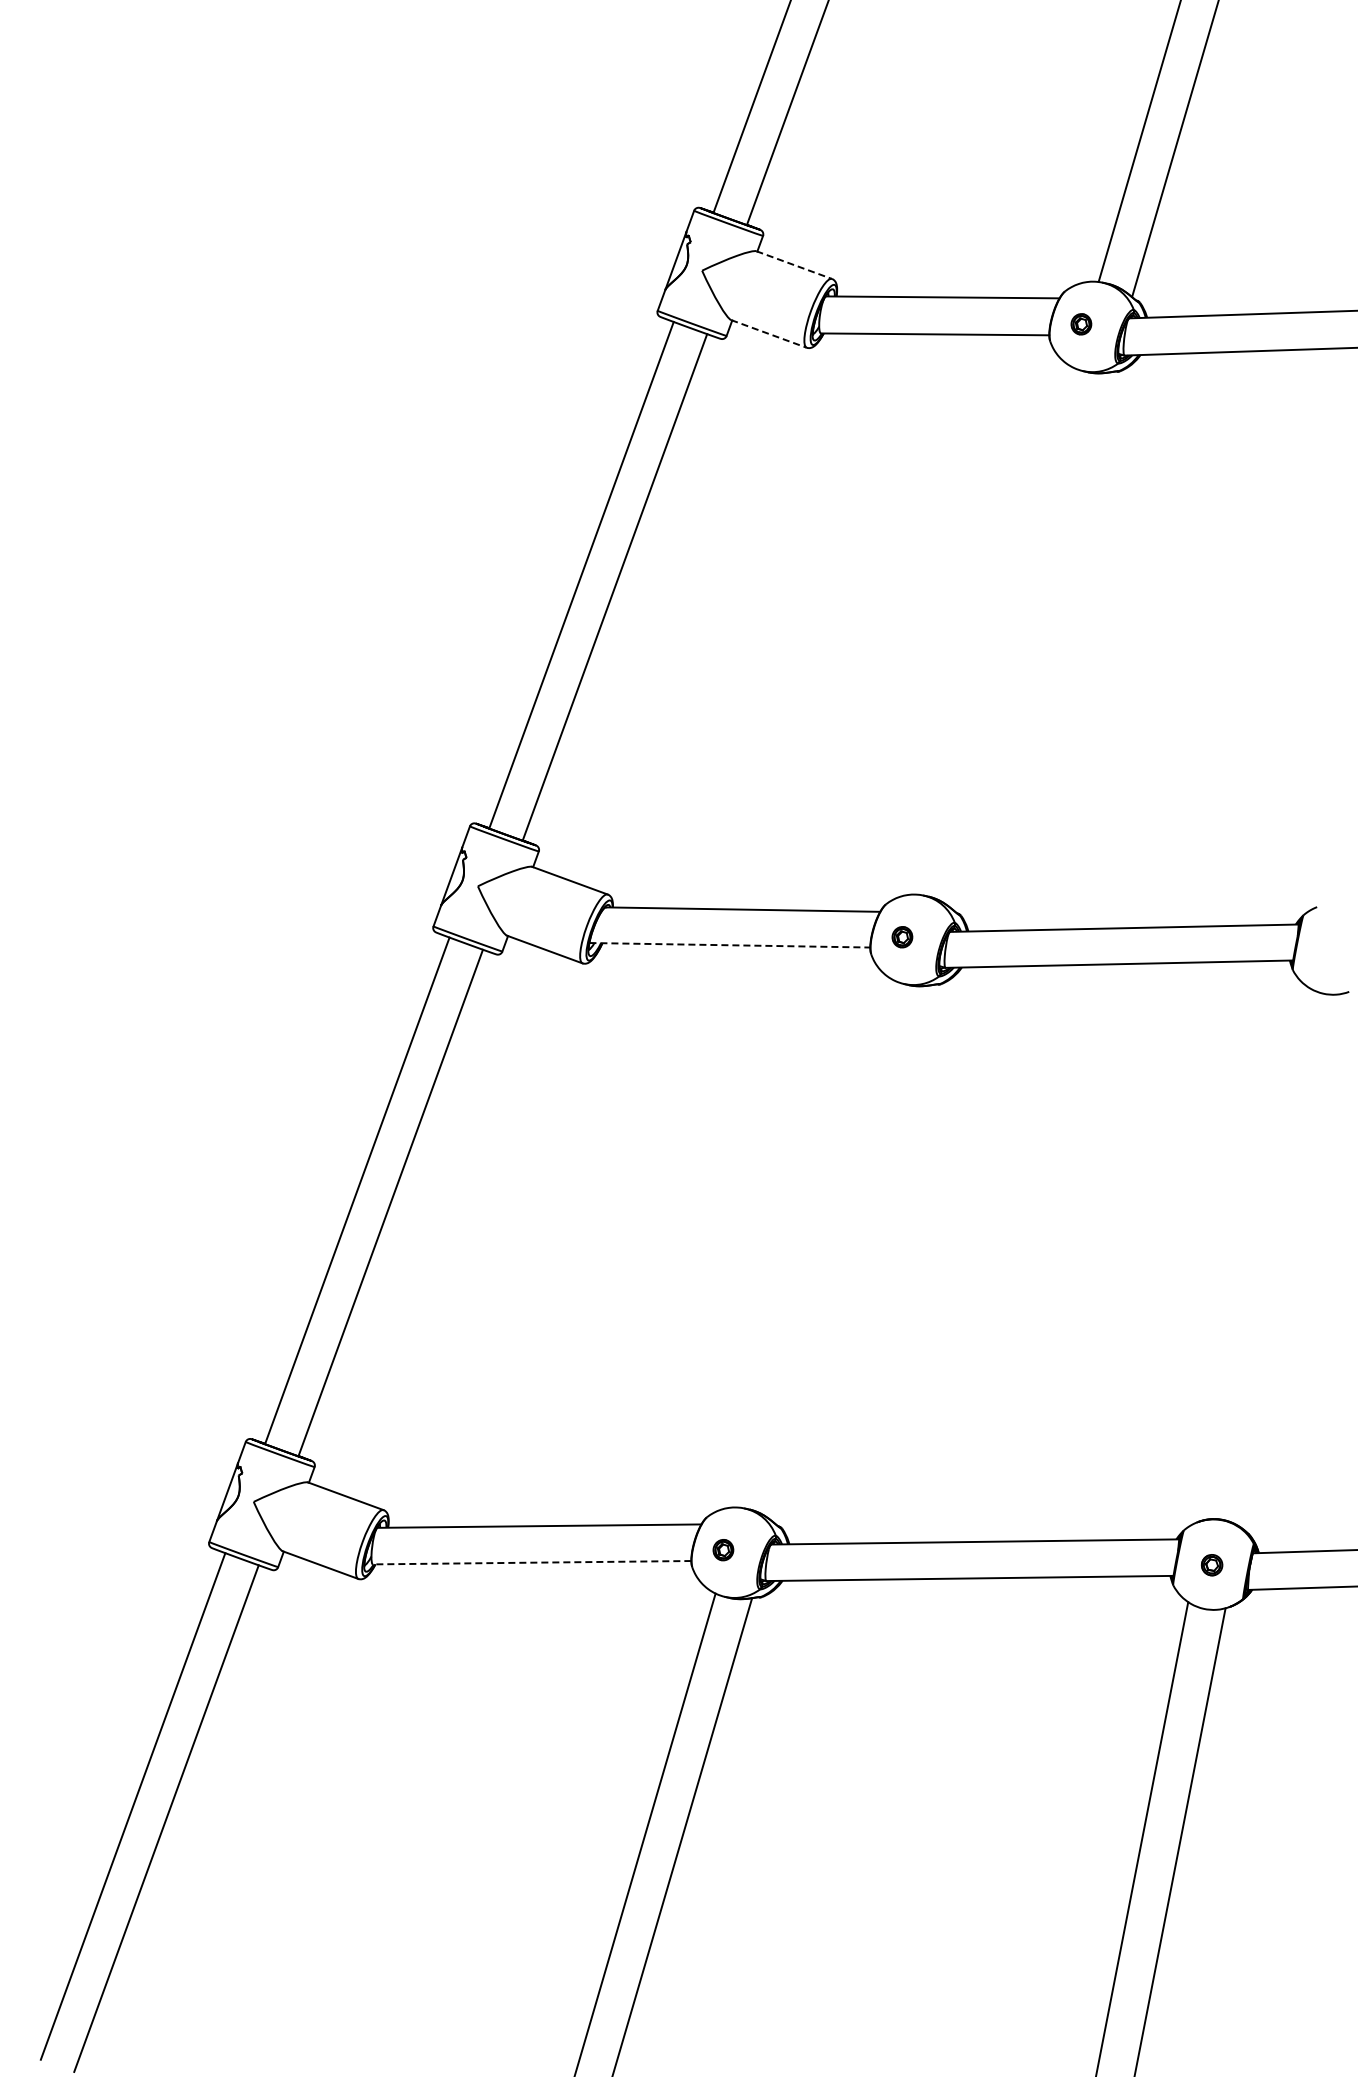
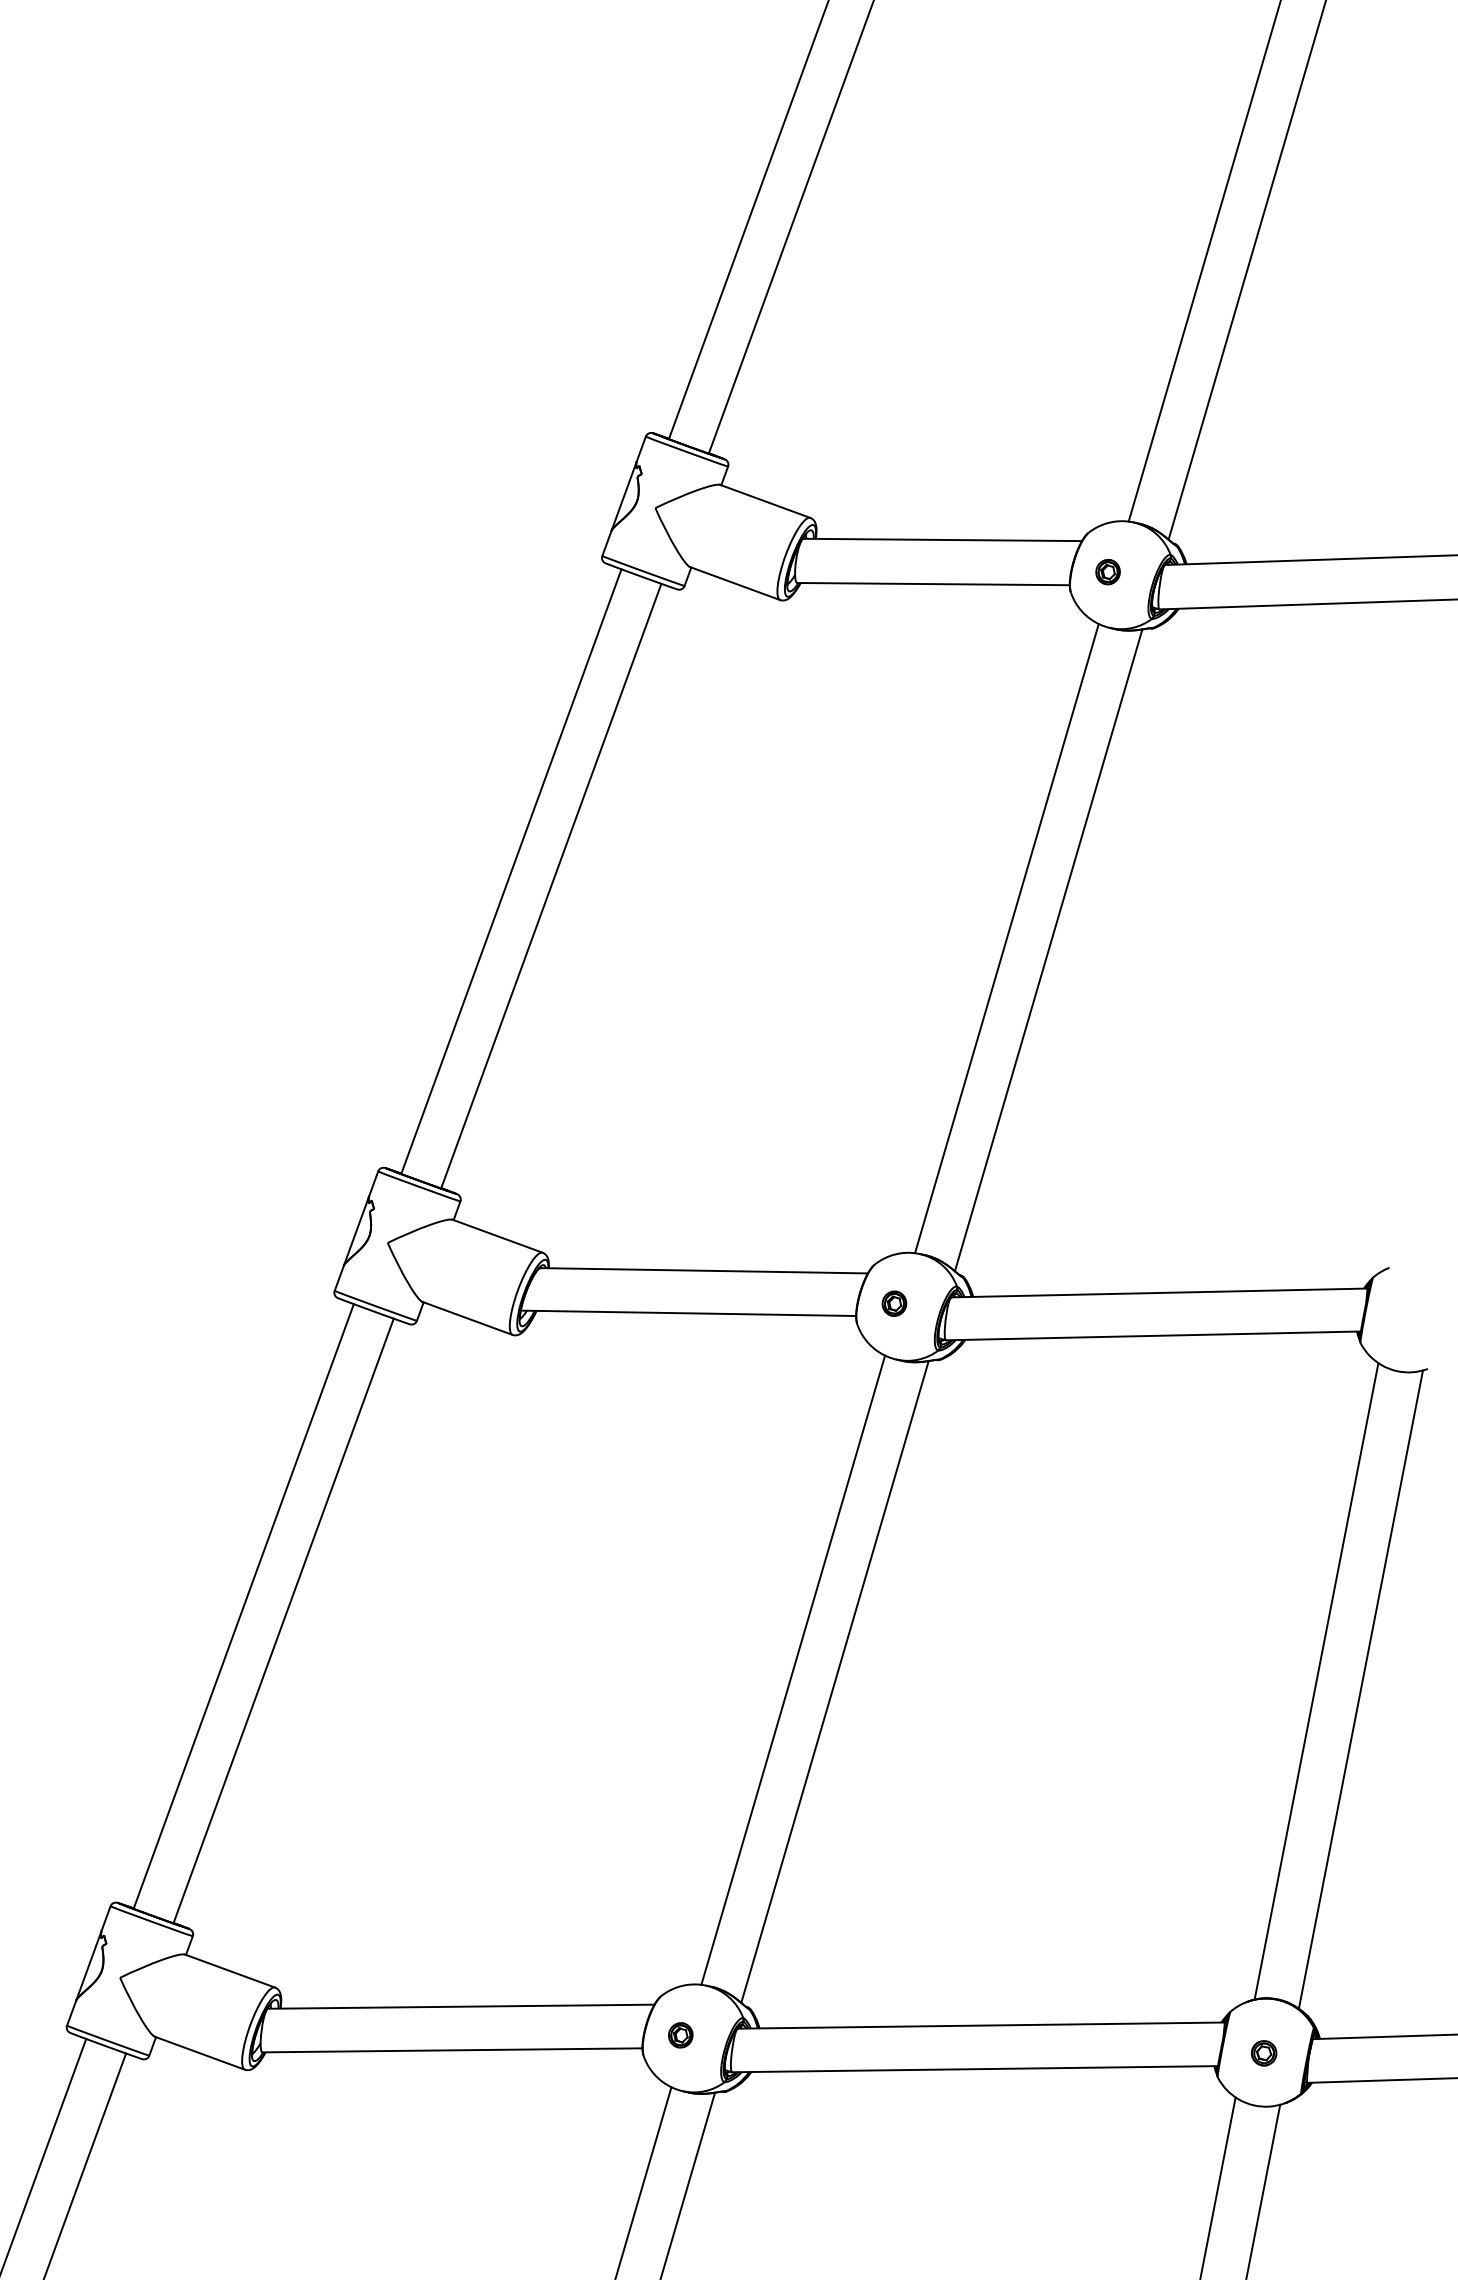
line: (794, 265) -> (765, 501), dashed -> solid
line: (769, 334) -> (735, 584), dashed -> solid
line: (996, 630) -> (1006, 937), added
line: (1031, 641) -> (1048, 950), added
line: (730, 945) -> (689, 1313), dashed -> solid
line: (817, 1243) -> (793, 1669), added
line: (852, 1253) -> (834, 1681), added
line: (1255, 1253) -> (1315, 1681), added
line: (1293, 1260) -> (1361, 1689), added
line: (531, 1562) -> (451, 2050), dashed -> solid

